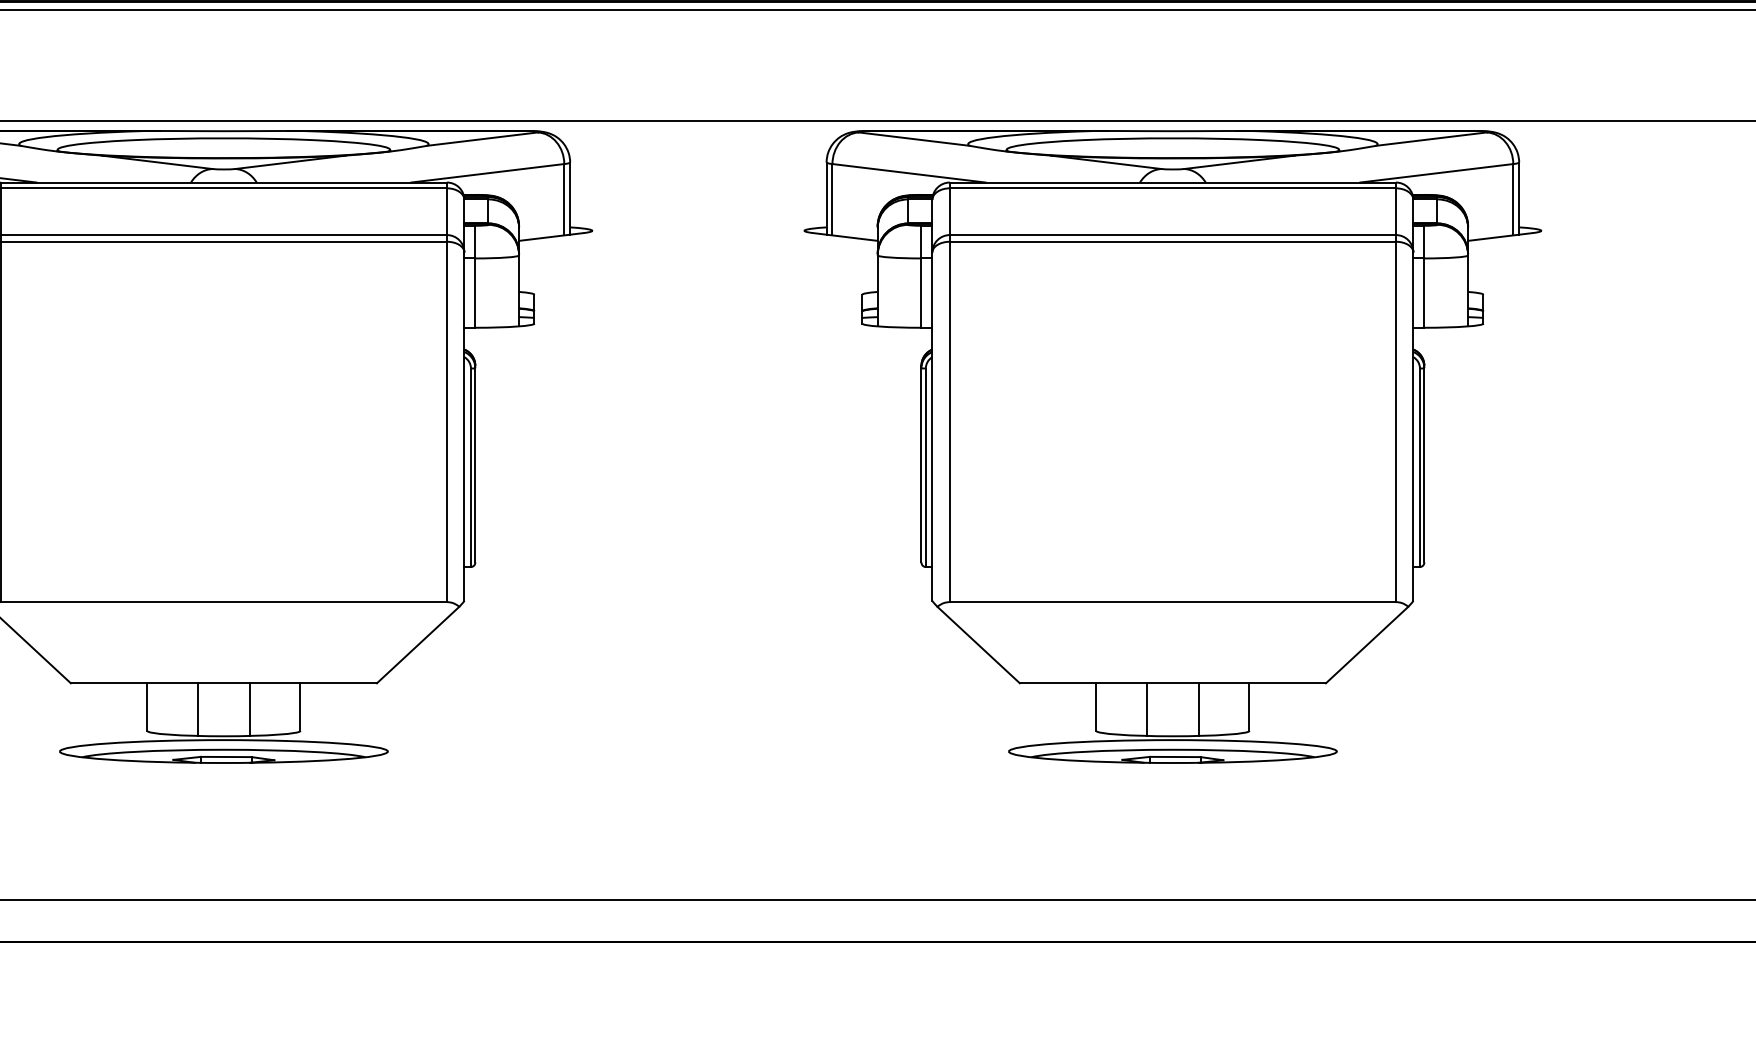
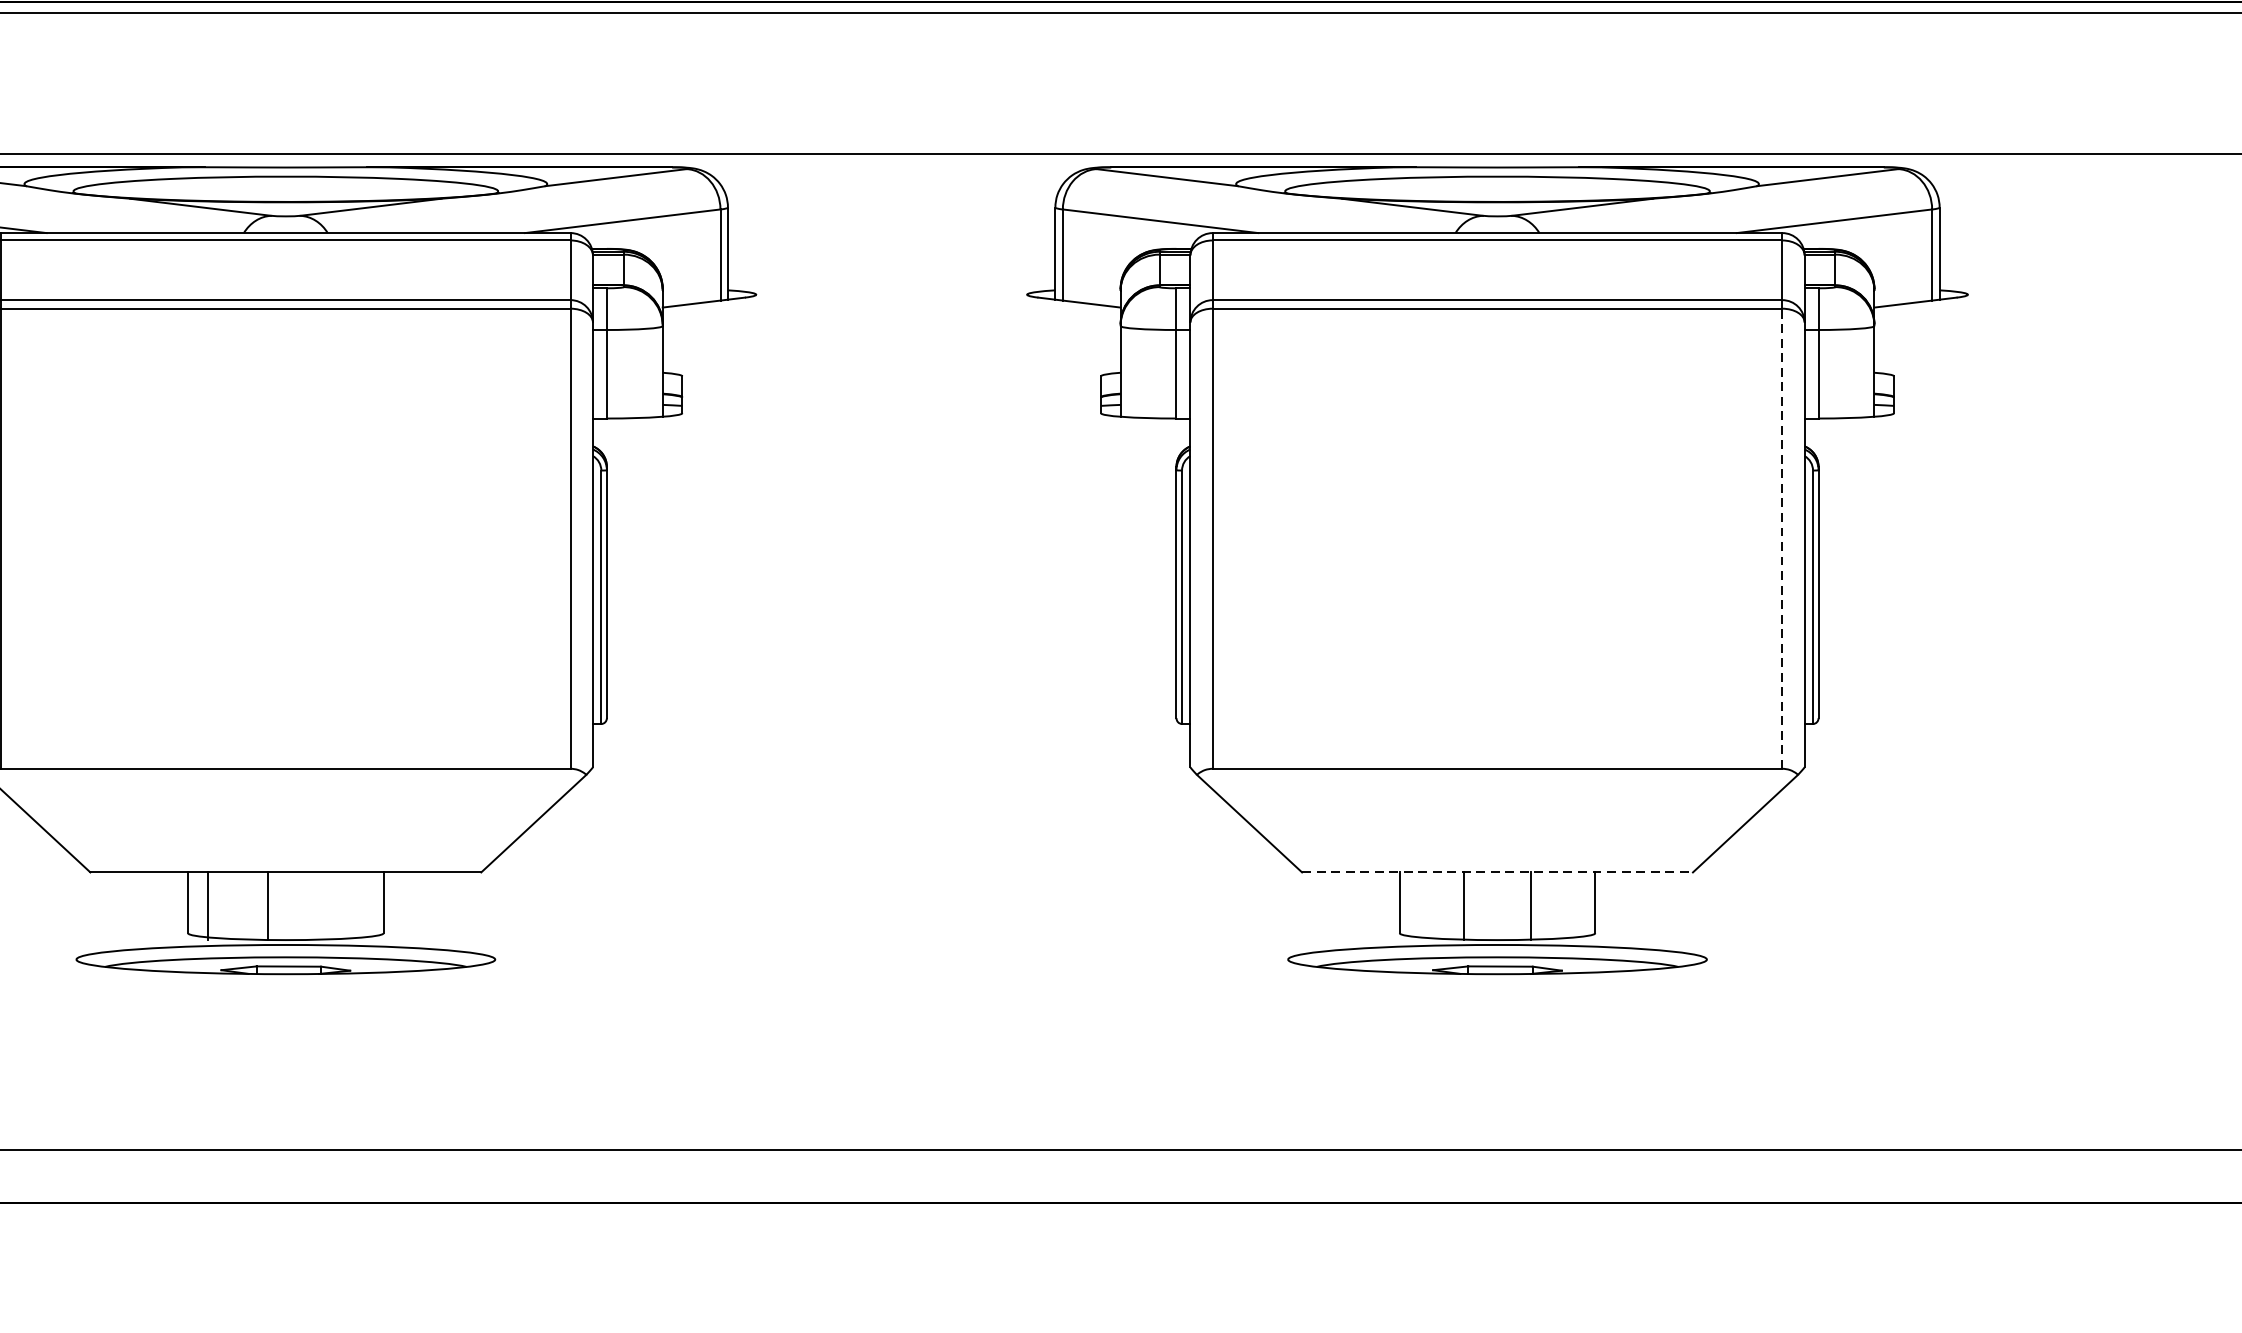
line: (1395, 421) -> (1781, 538), solid -> dashed
line: (1173, 683) -> (1498, 872), solid -> dashed
line: (197, 709) -> (207, 905), moved
line: (250, 709) -> (268, 905), moved

